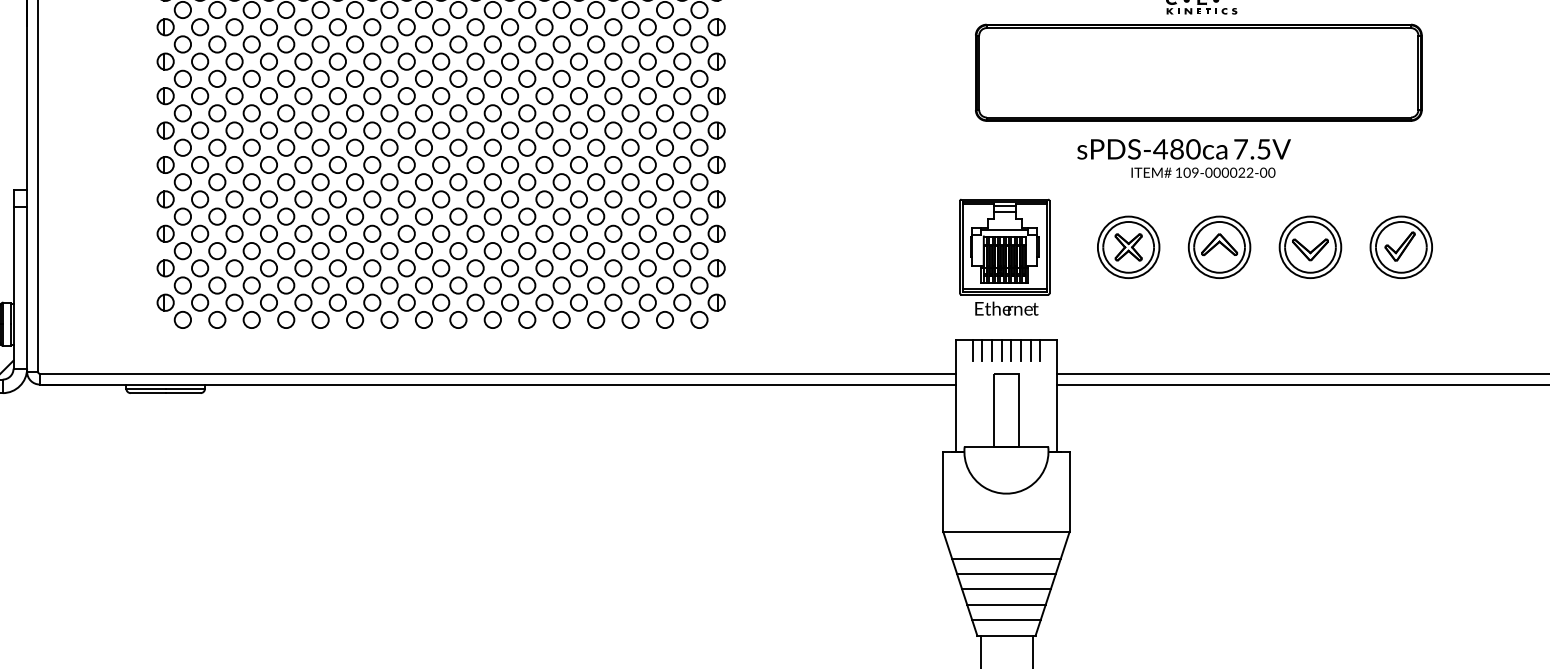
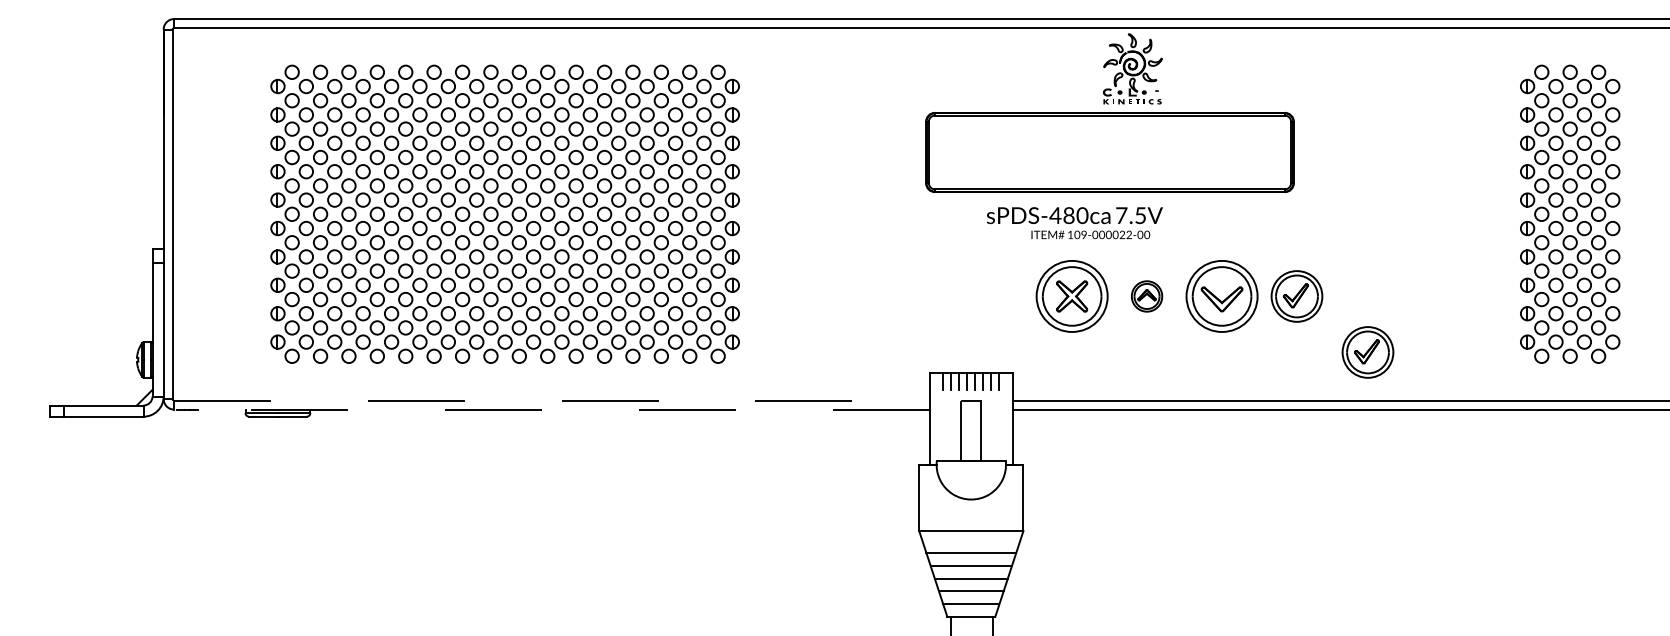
part: (1198, 72) -> (1109, 152), moved
part: (1183, 158) -> (1074, 223), moved
part: (1127, 247) -> (1071, 296), size x1.4
part: (1218, 247) -> (1146, 296), size x0.6
part: (1309, 247) -> (1221, 296), size x1.4
part: (1004, 257) -> (969, 304), removed
part: (1486, 315) -> (1367, 352), added
line: (497, 373) -> (551, 400), solid -> dashed
line: (497, 384) -> (551, 409), solid -> dashed

